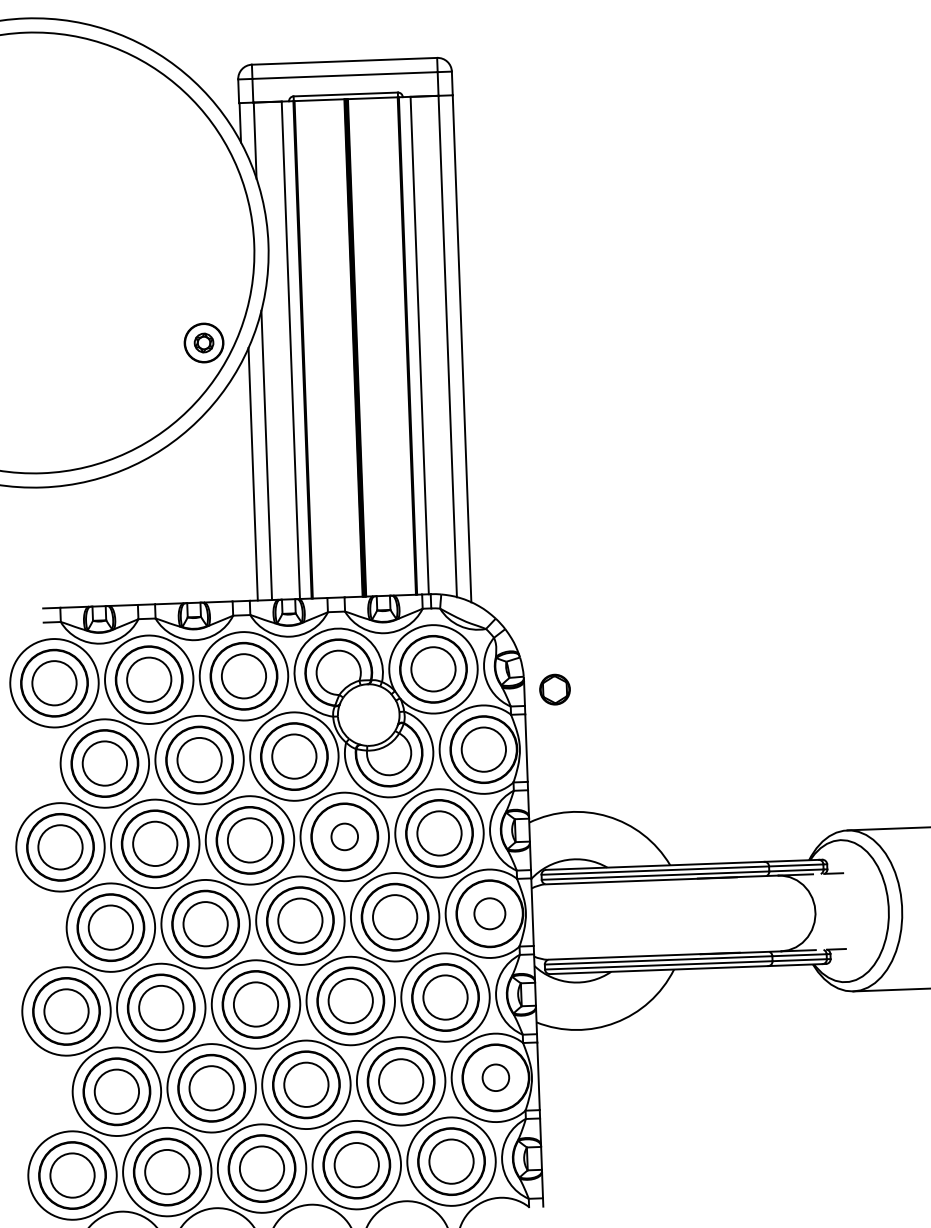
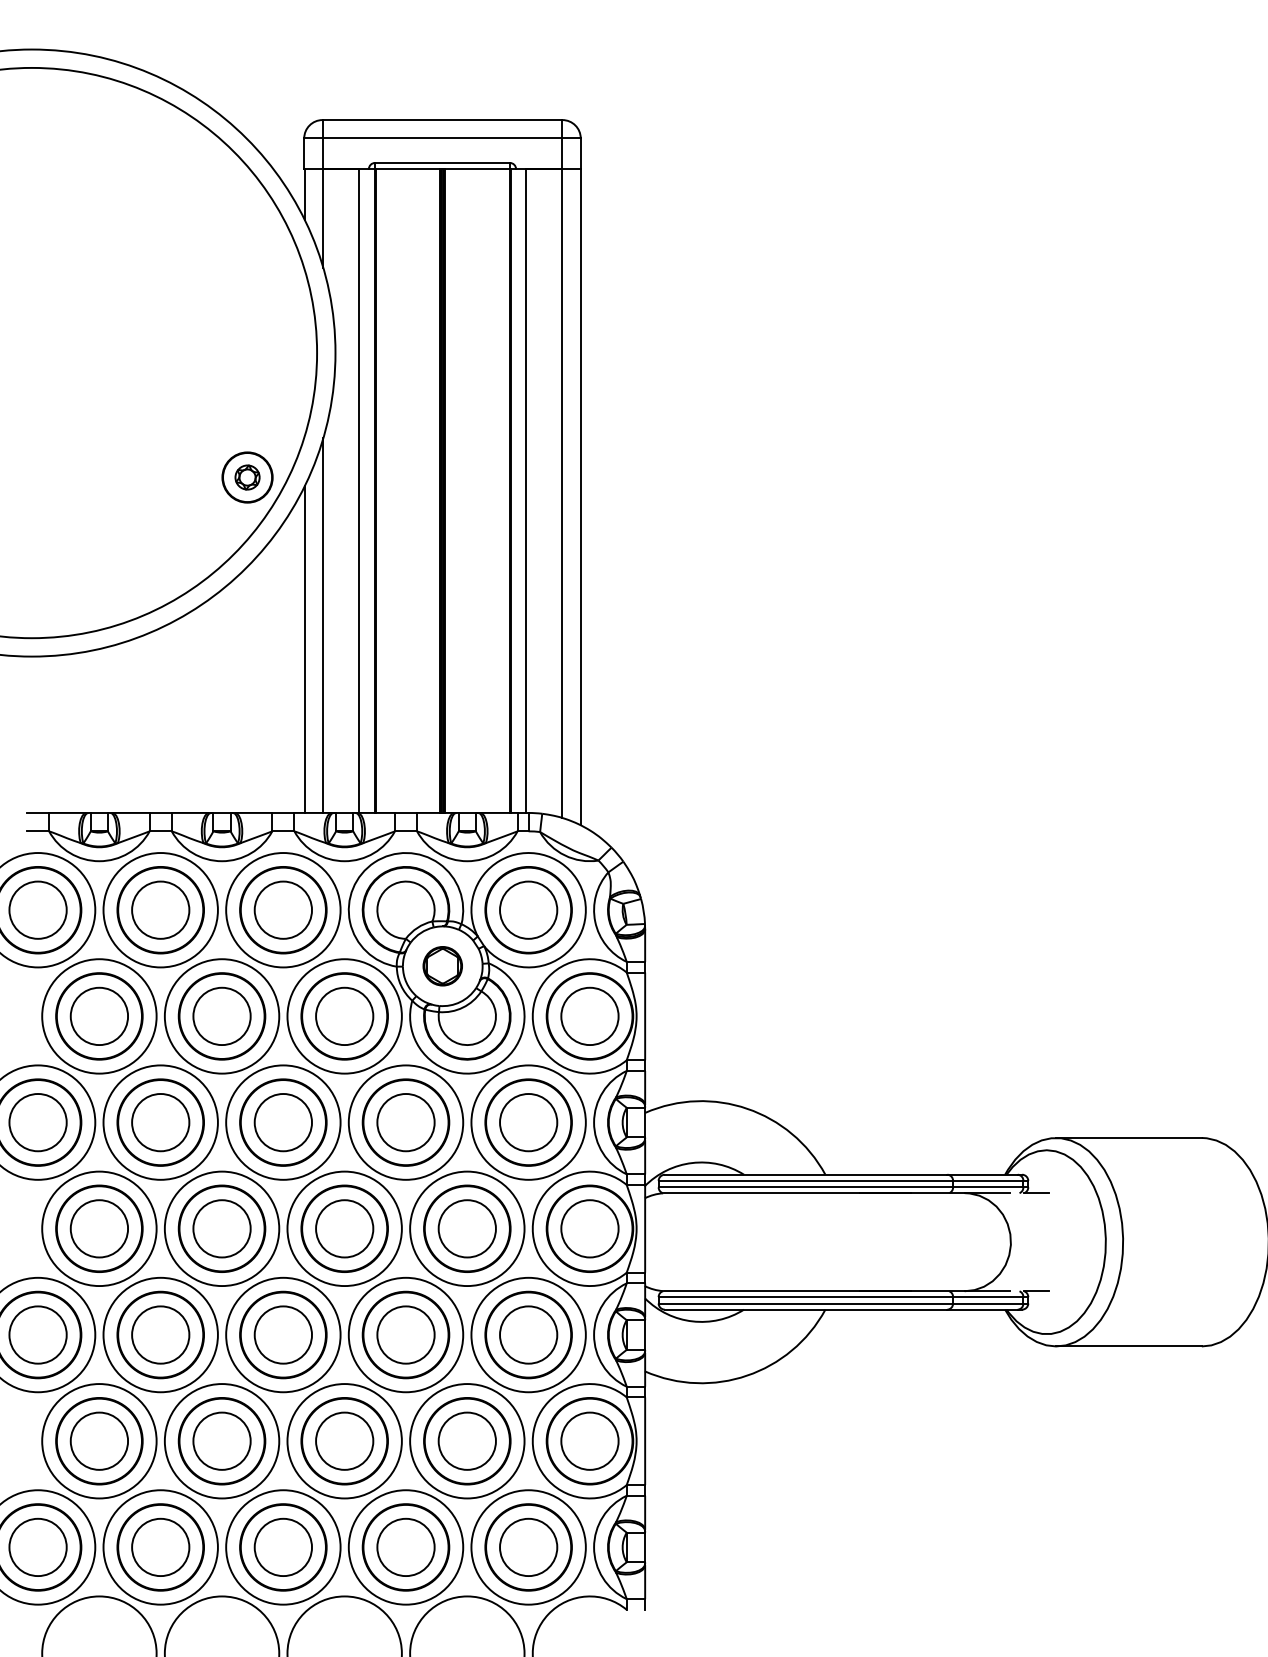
part: (554, 689) -> (442, 966), moved
circle: (344, 836) -> (405, 1122), size x1.67
circle: (489, 913) -> (589, 1228), size x1.43
circle: (495, 1077) -> (589, 1440), size x1.67

